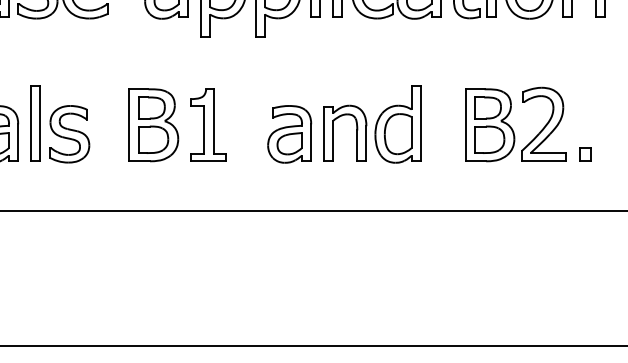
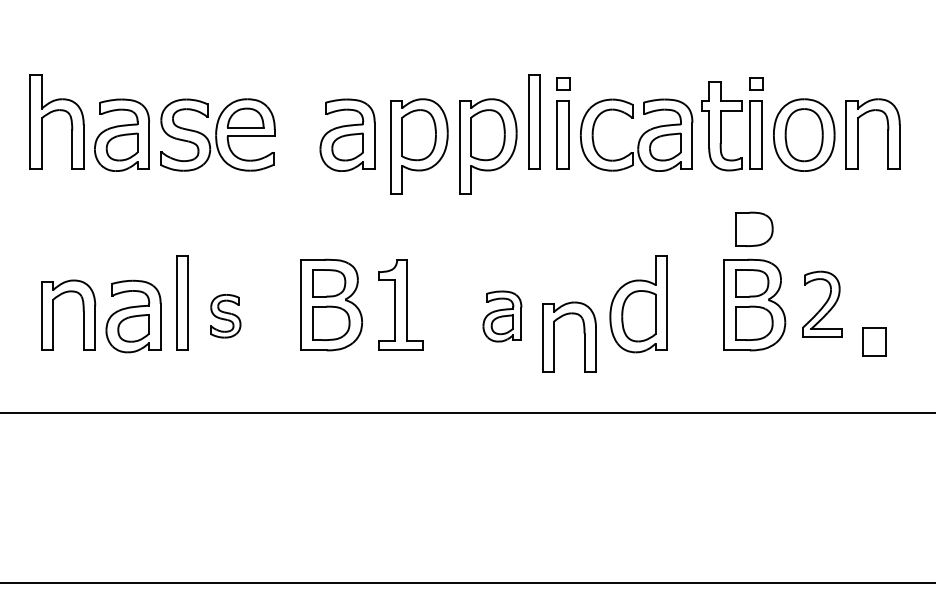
part: (489, 64) -> (754, 228), added
part: (543, 124) -> (822, 303), size x0.7
part: (356, 130) -> (583, 333), moved
part: (69, 133) -> (225, 315), size x0.6
part: (289, 134) -> (502, 316), size x0.7
part: (585, 154) -> (874, 341), size x1.6

